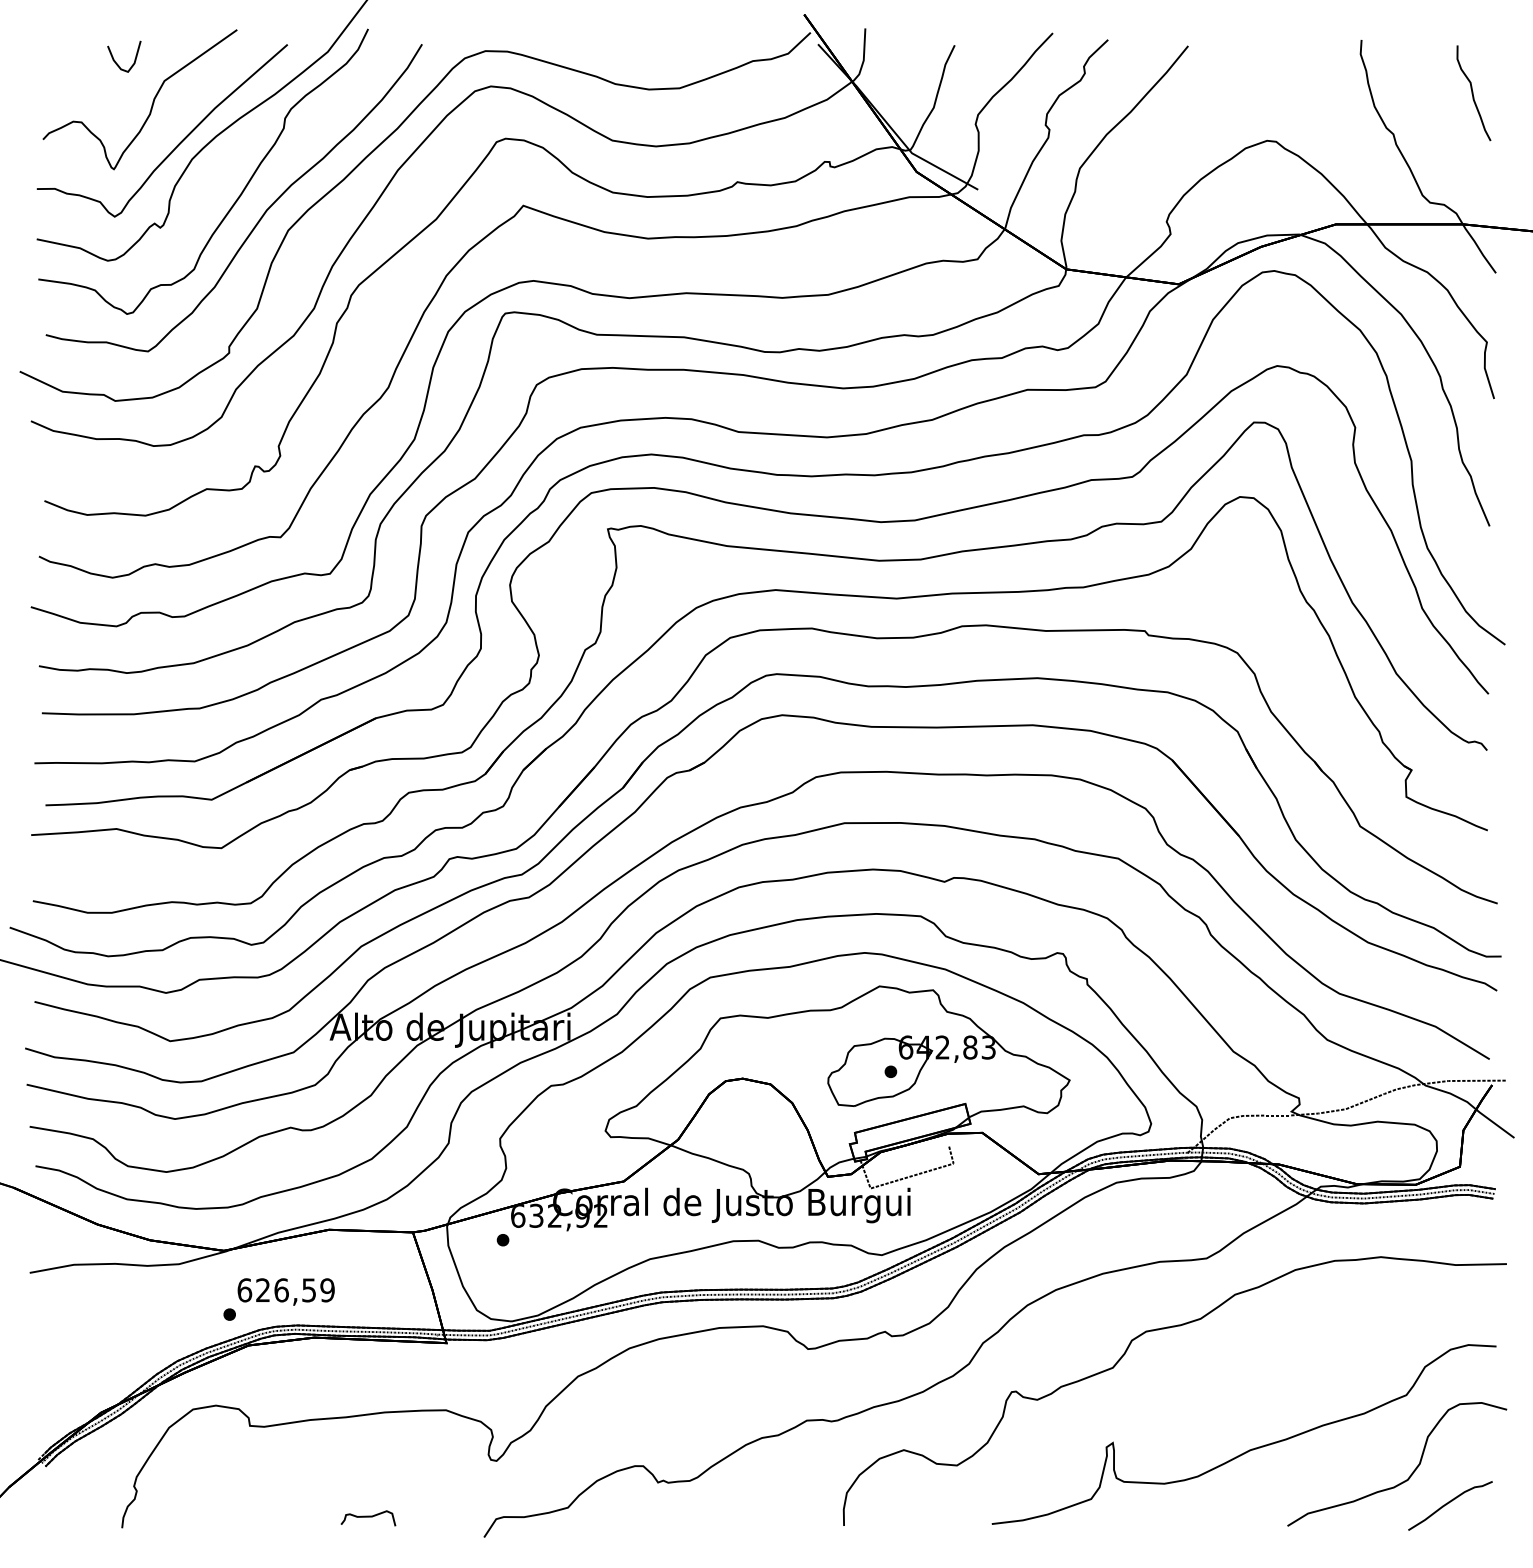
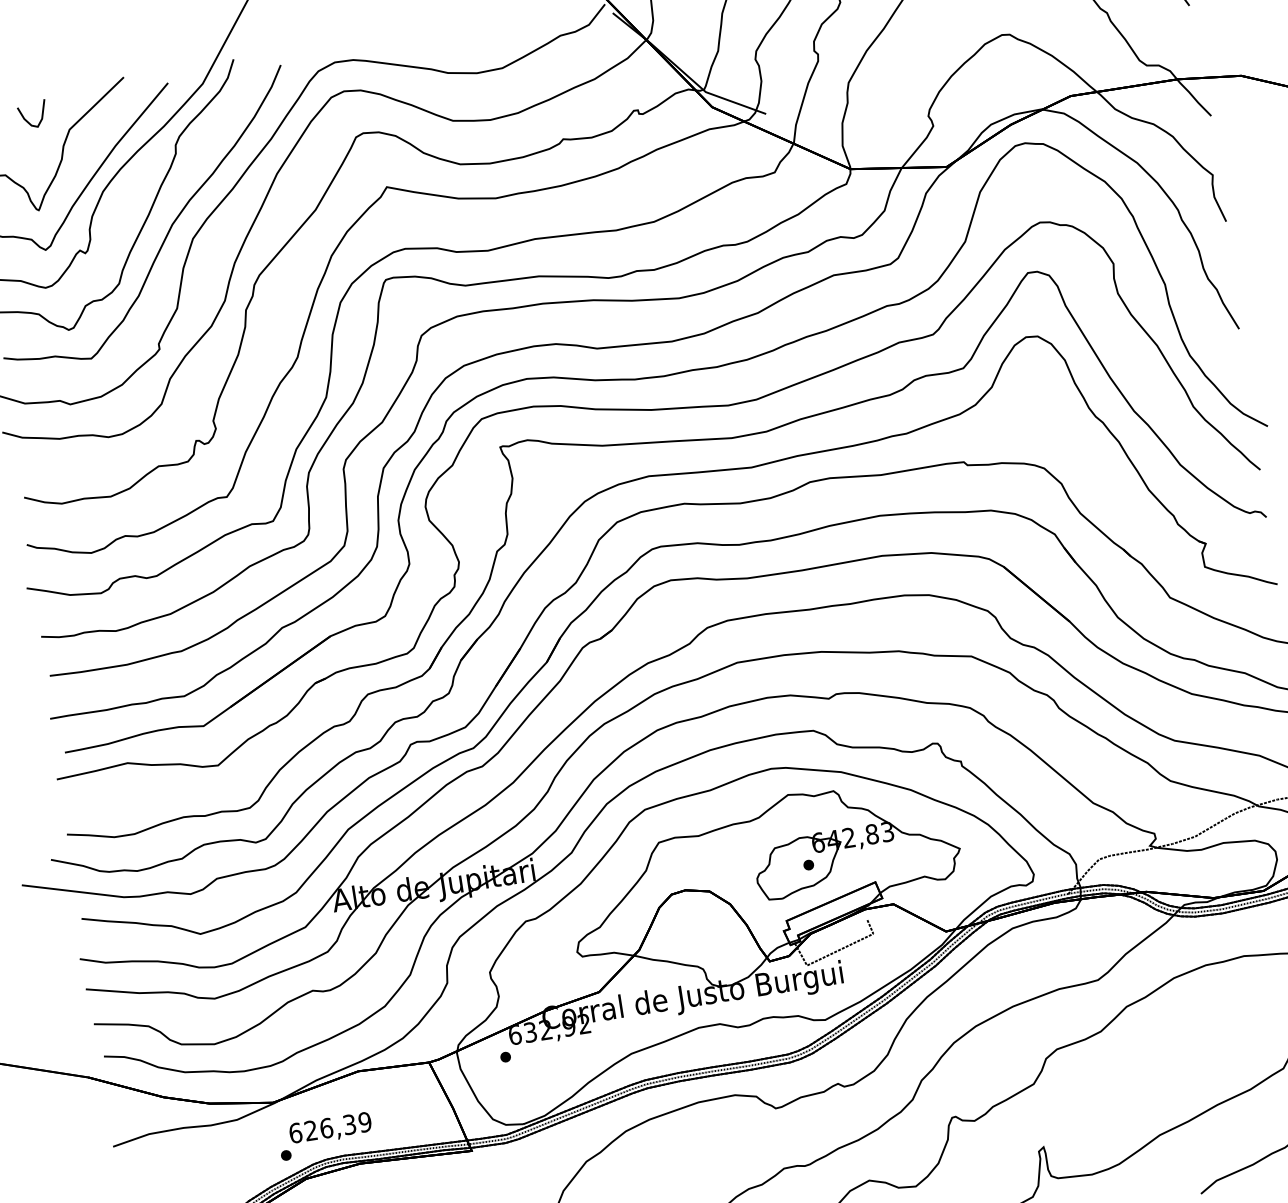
text: (309, 1289) -> (349, 1123), 626,59 -> 626,39

